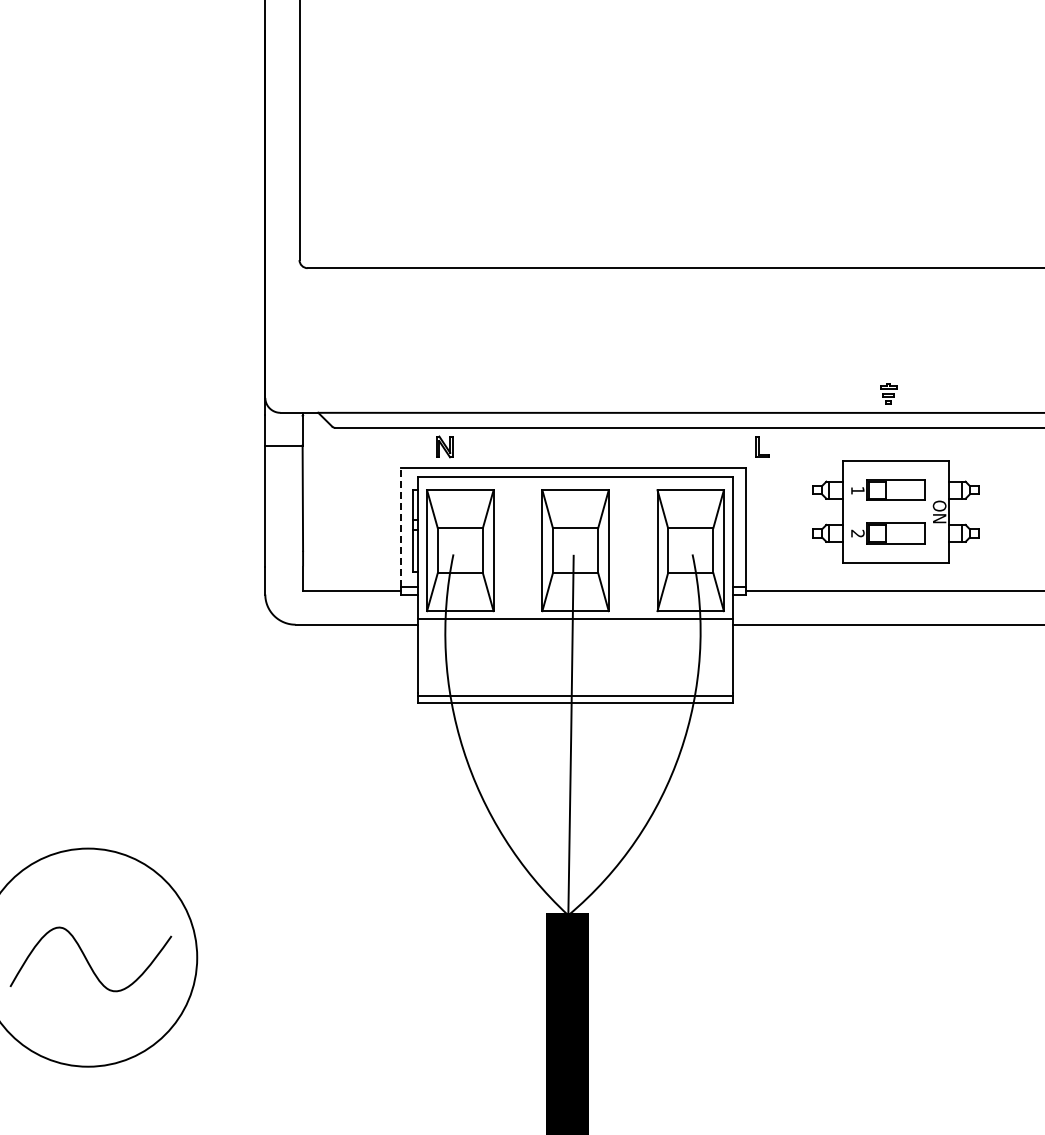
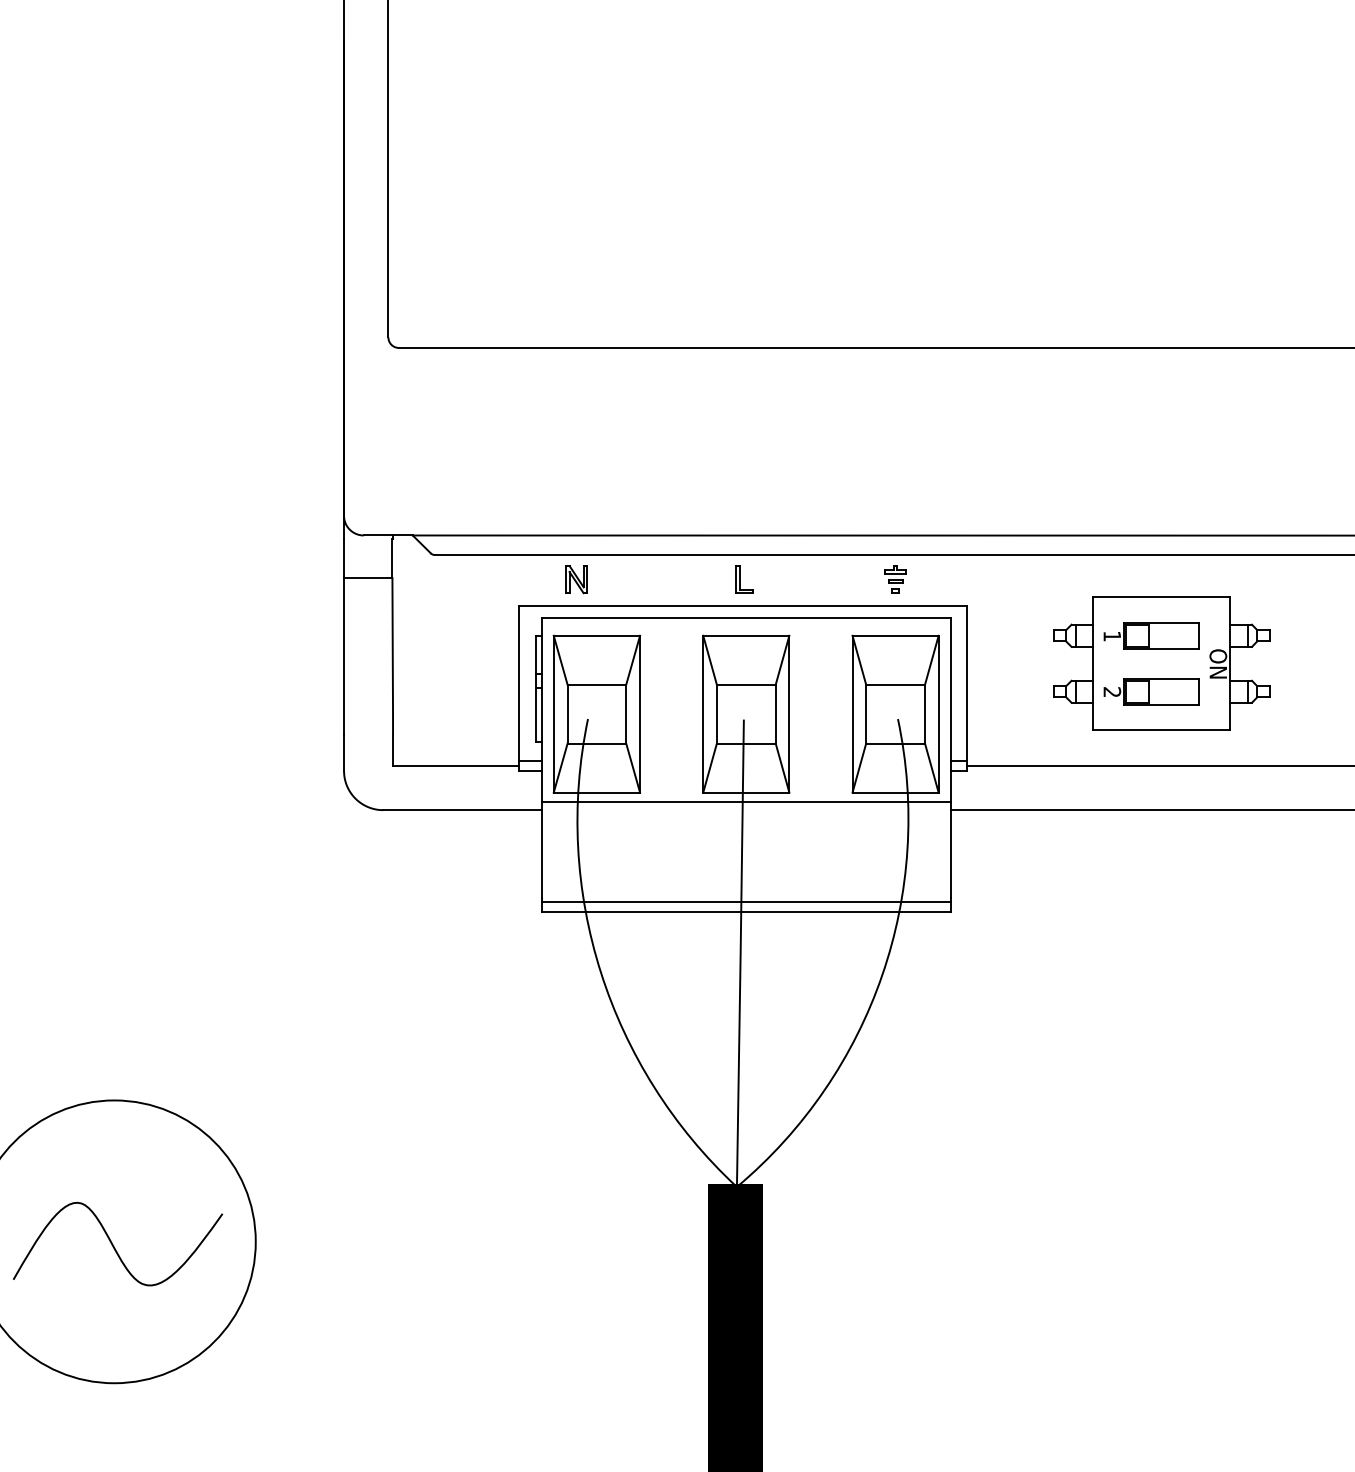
part: (888, 393) -> (895, 579), moved
part: (762, 446) -> (744, 579), moved
line: (400, 527) -> (519, 684), dashed -> solid

